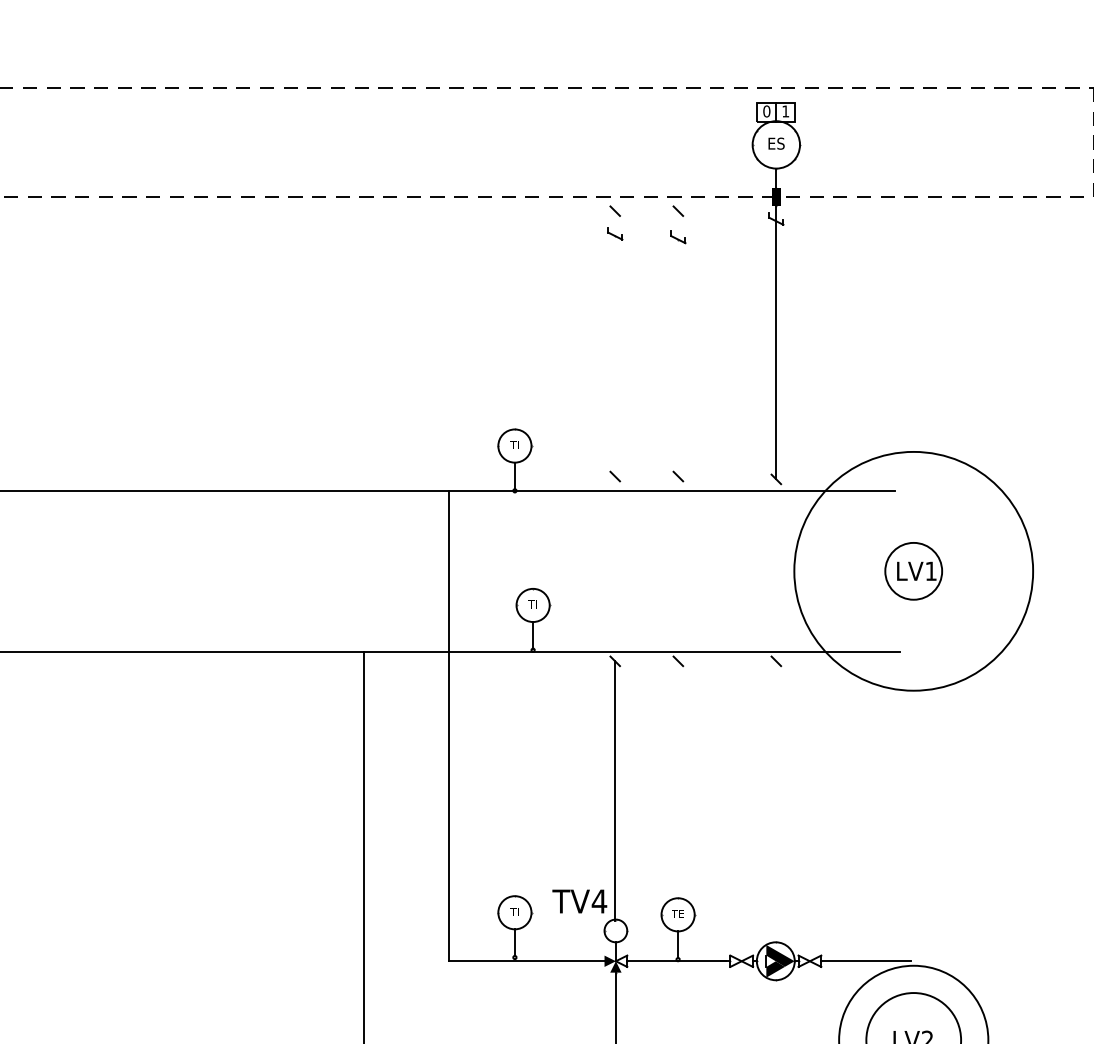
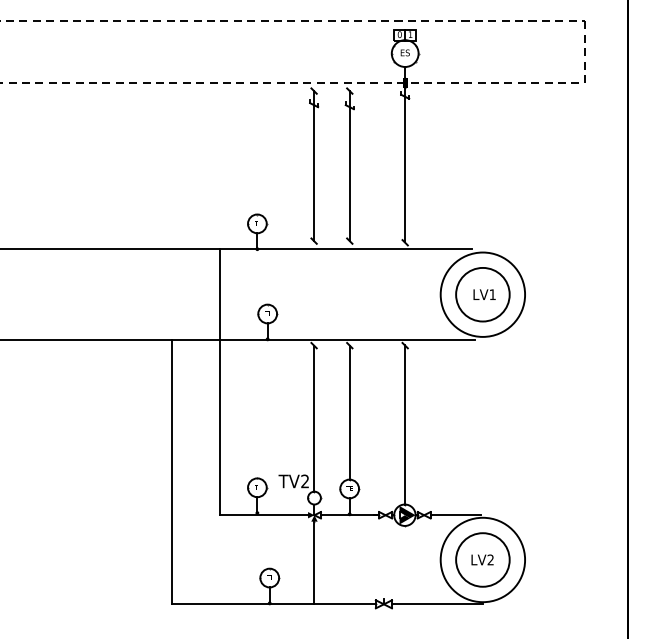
line: (615, 344) -> (314, 166), added
line: (677, 344) -> (349, 166), added
circle: (913, 570) -> (482, 294), size x0.62
circle: (913, 570) -> (482, 294), size x1.67
line: (677, 779) -> (349, 412), added
line: (775, 800) -> (404, 424), added
text: (598, 901) -> (304, 481), TV4 -> TV2

